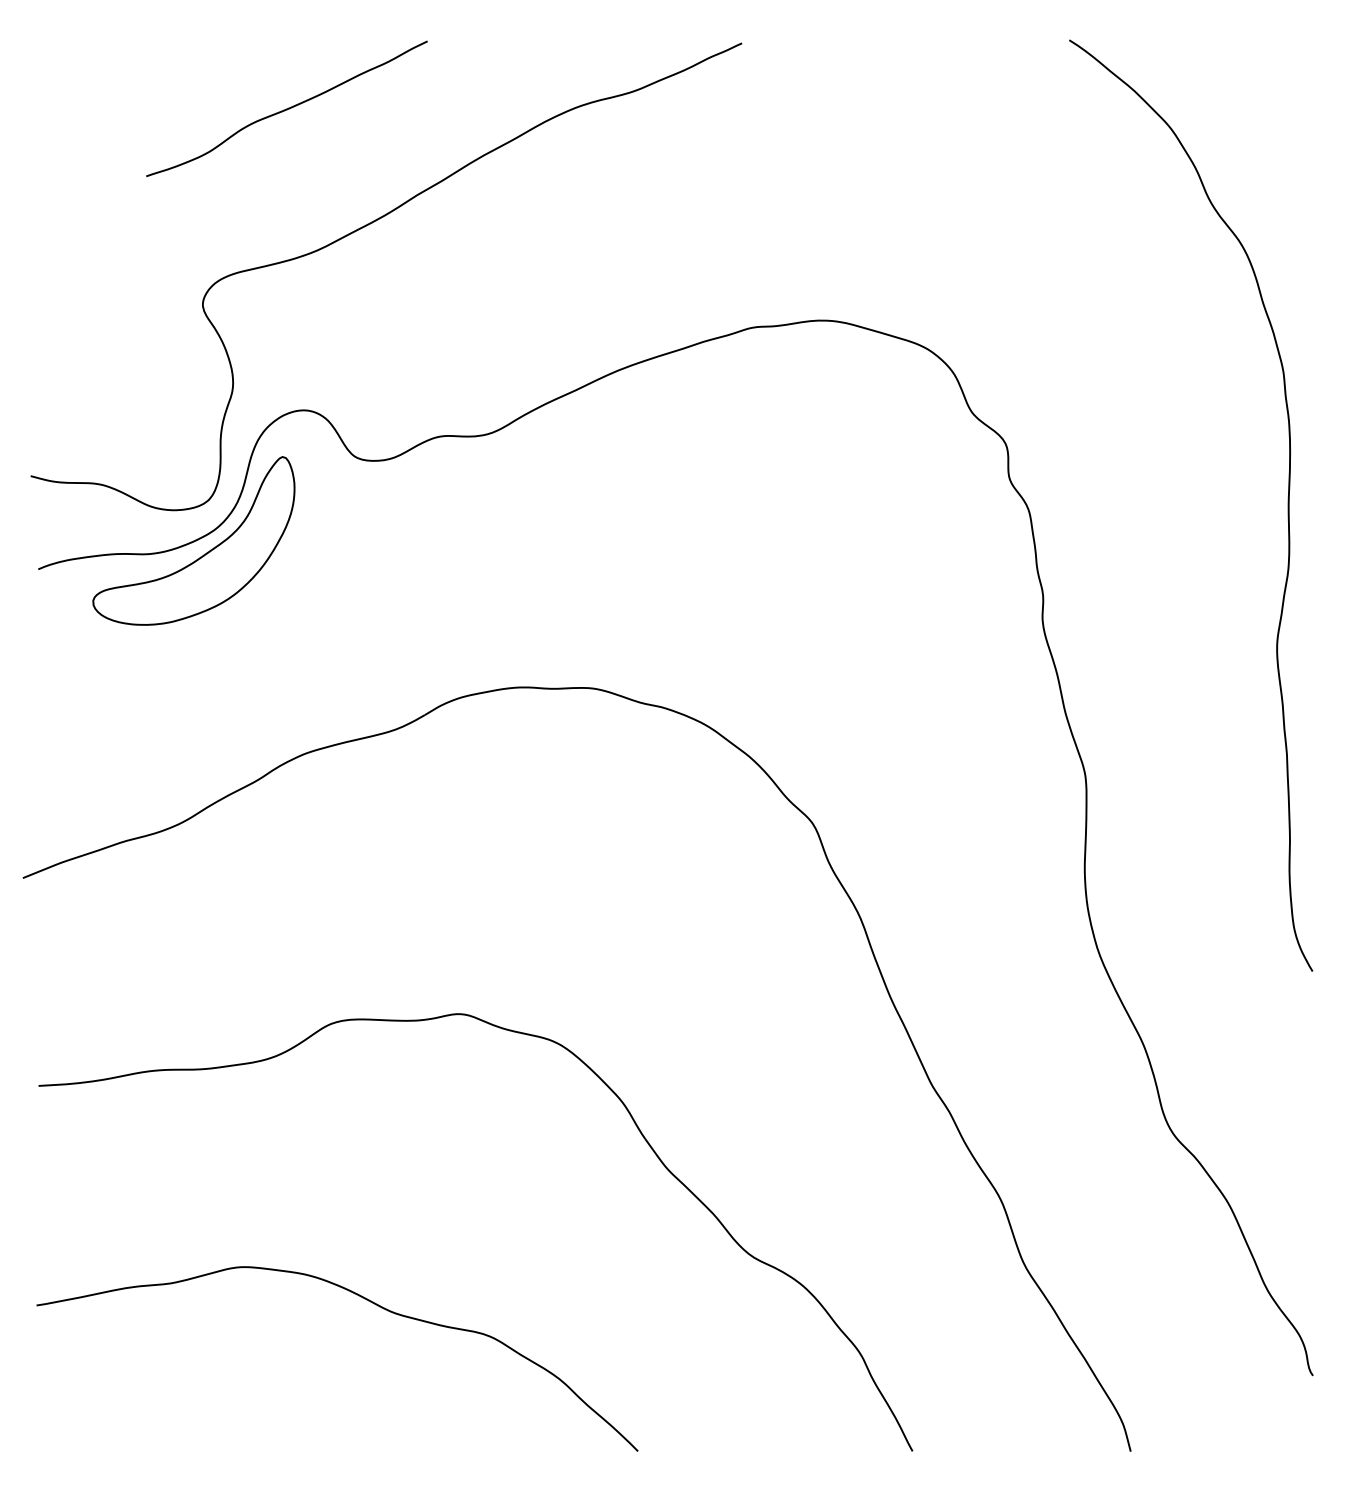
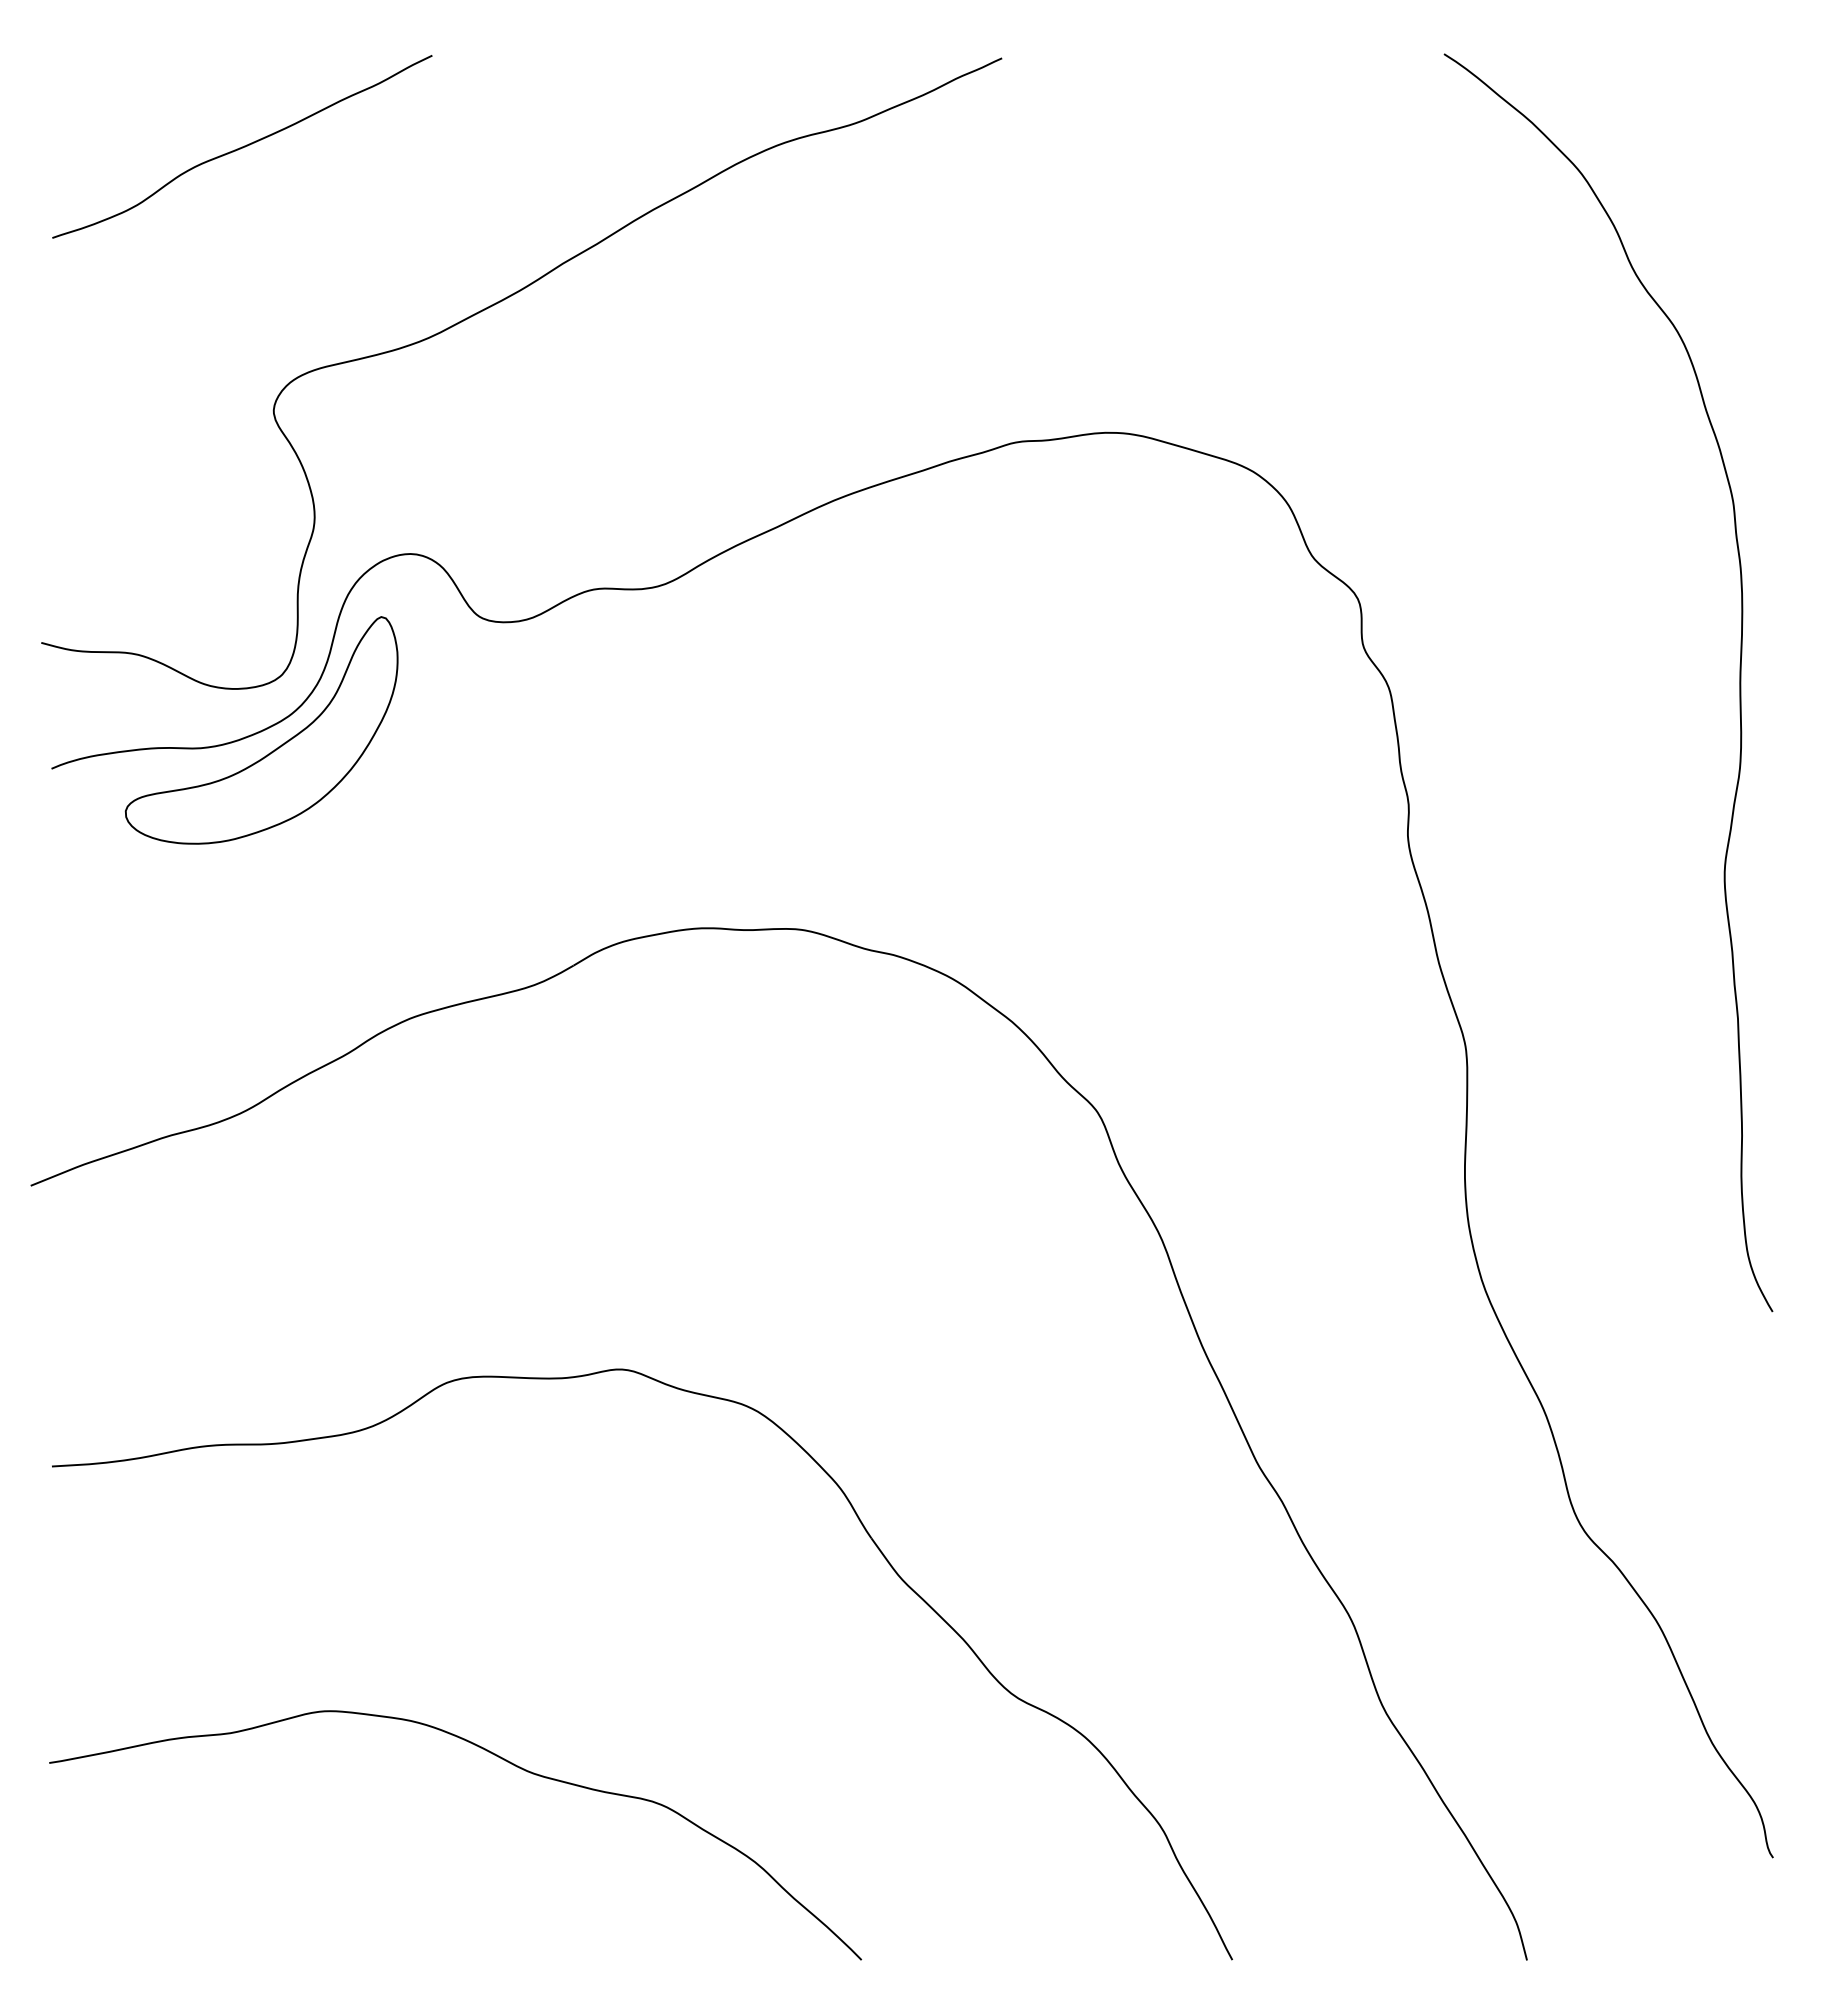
curve: (287, 108) -> (242, 146), moved

